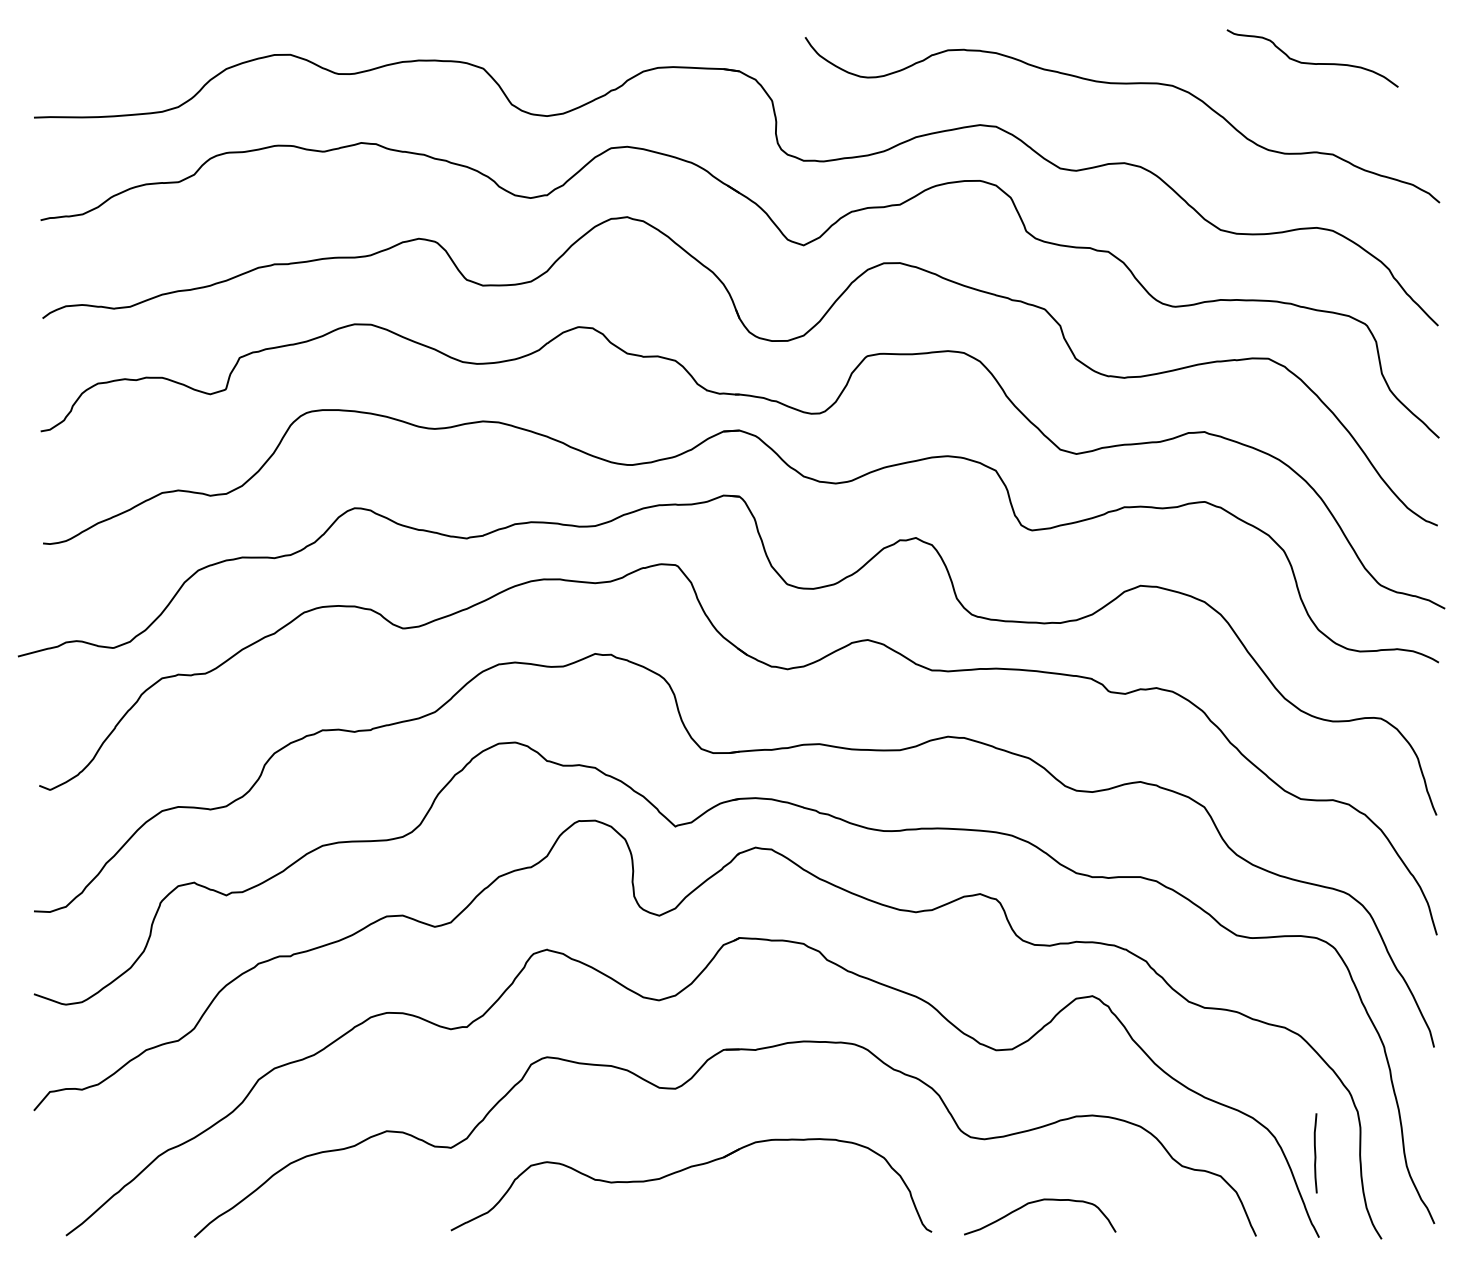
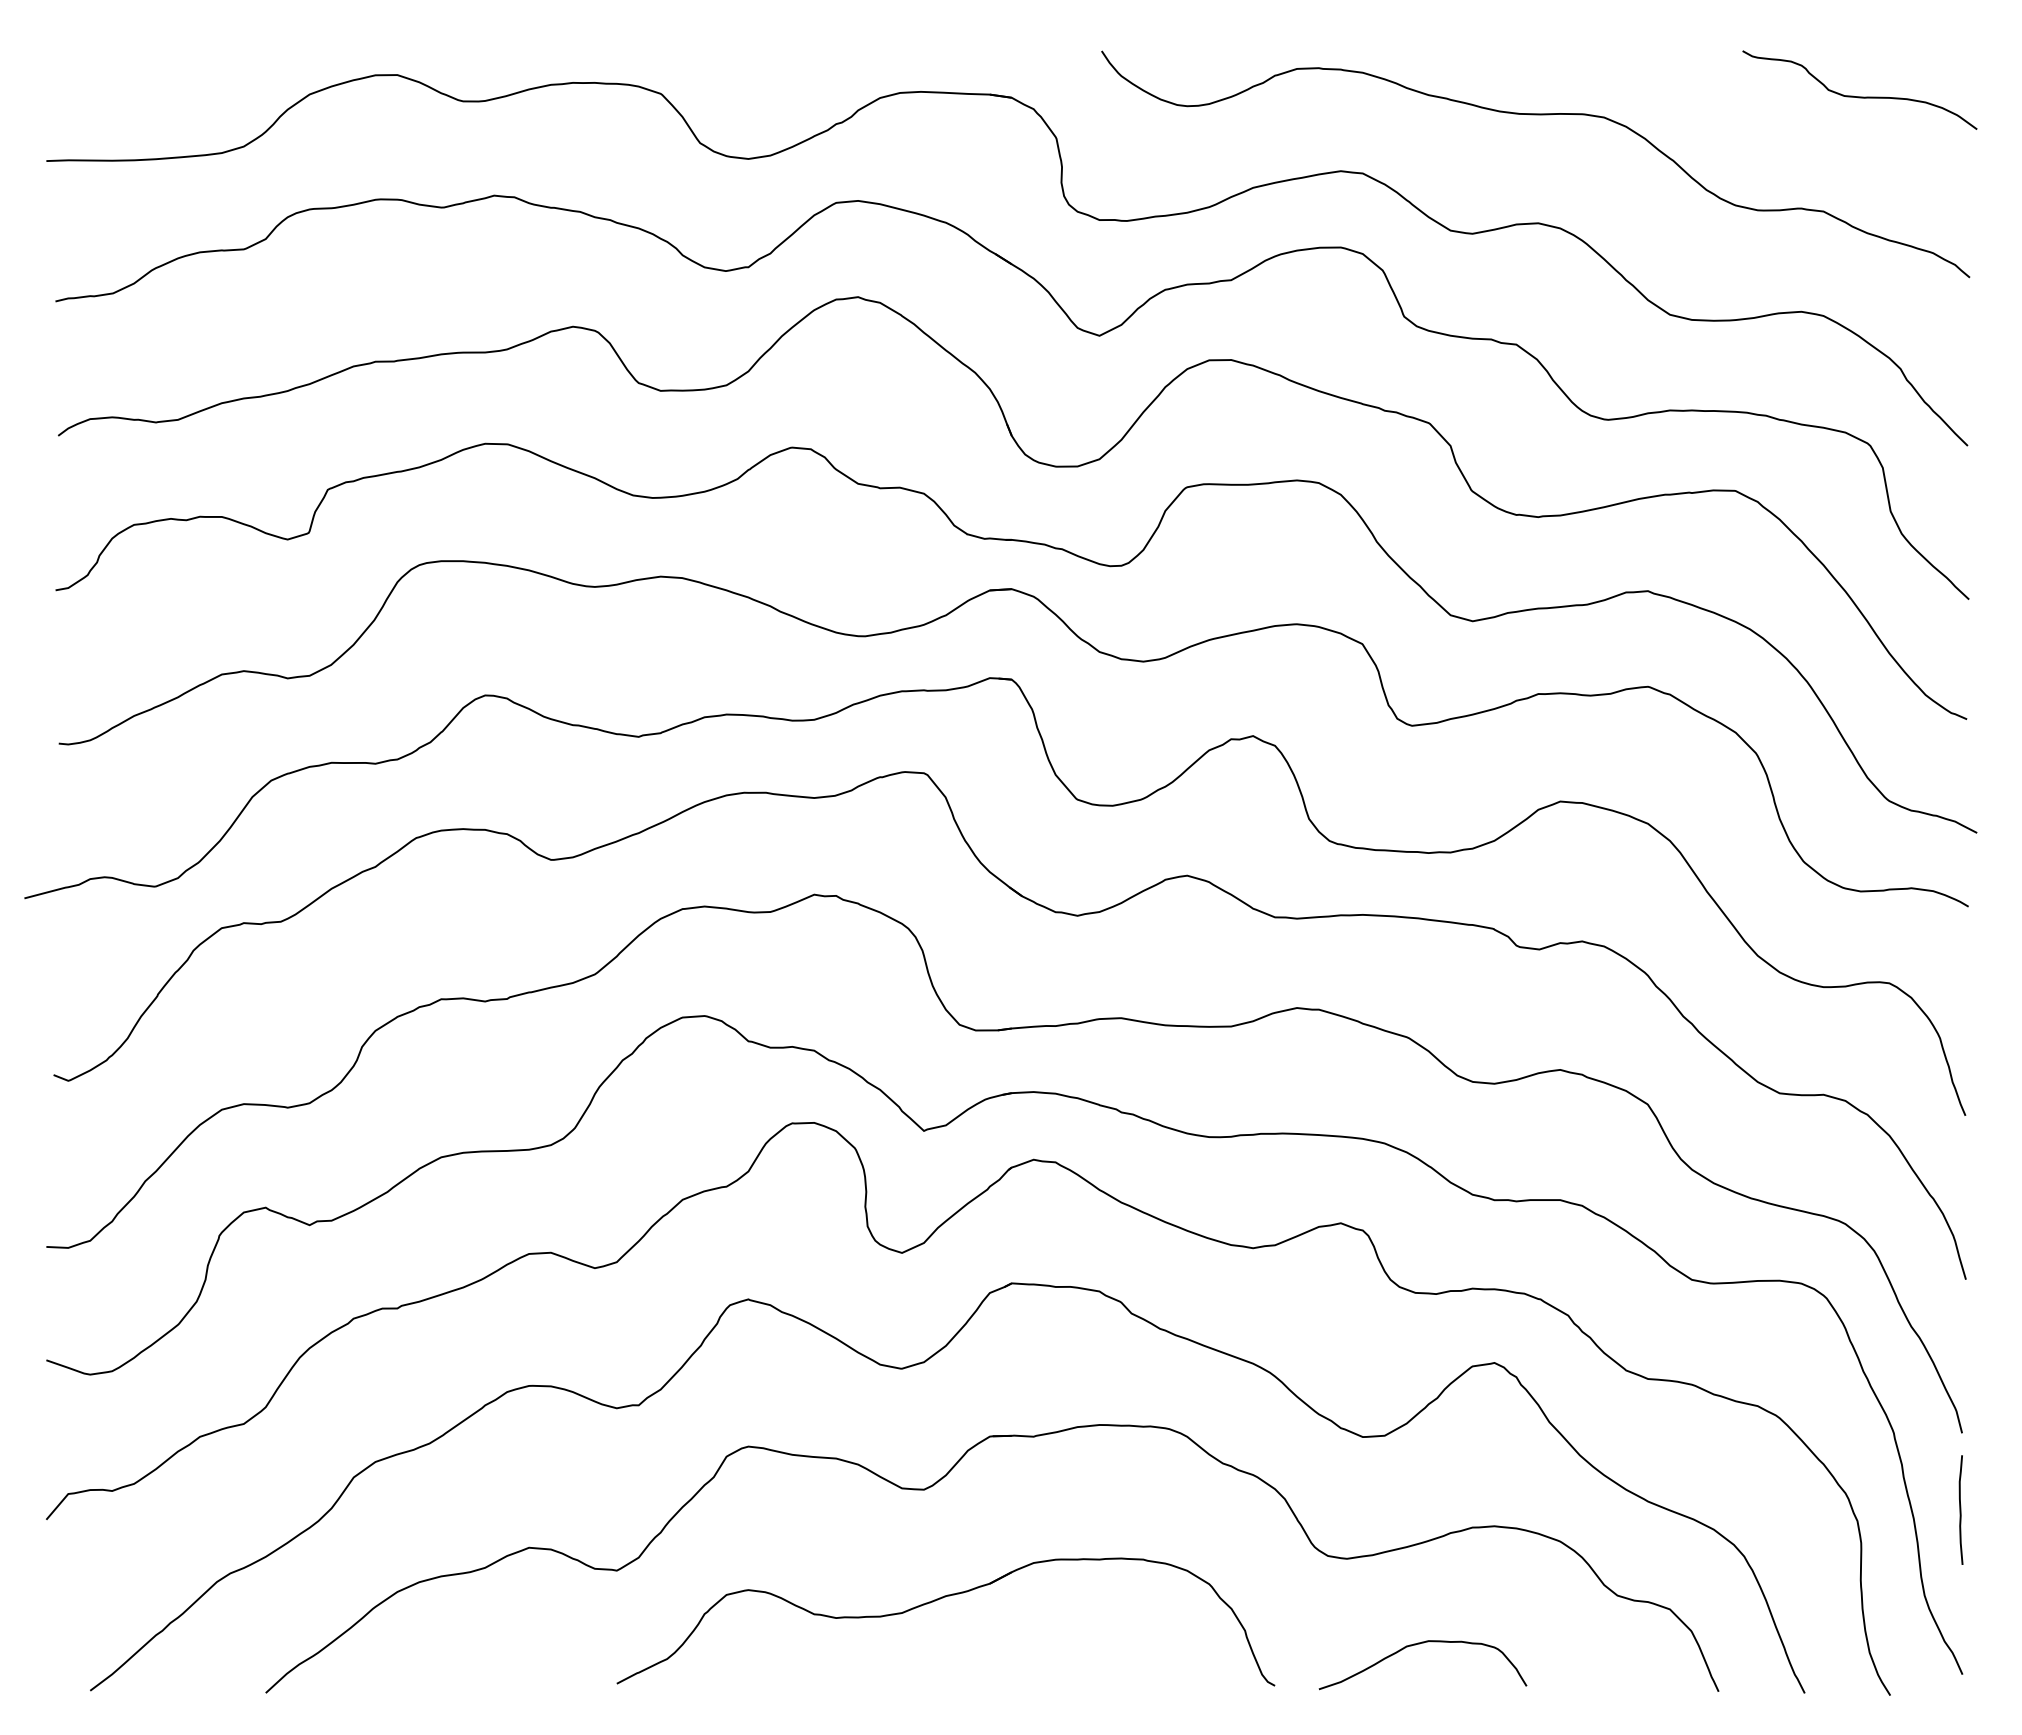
curve: (1312, 63) -> (1859, 96), moved
curve: (1315, 1152) -> (1960, 1509), moved

